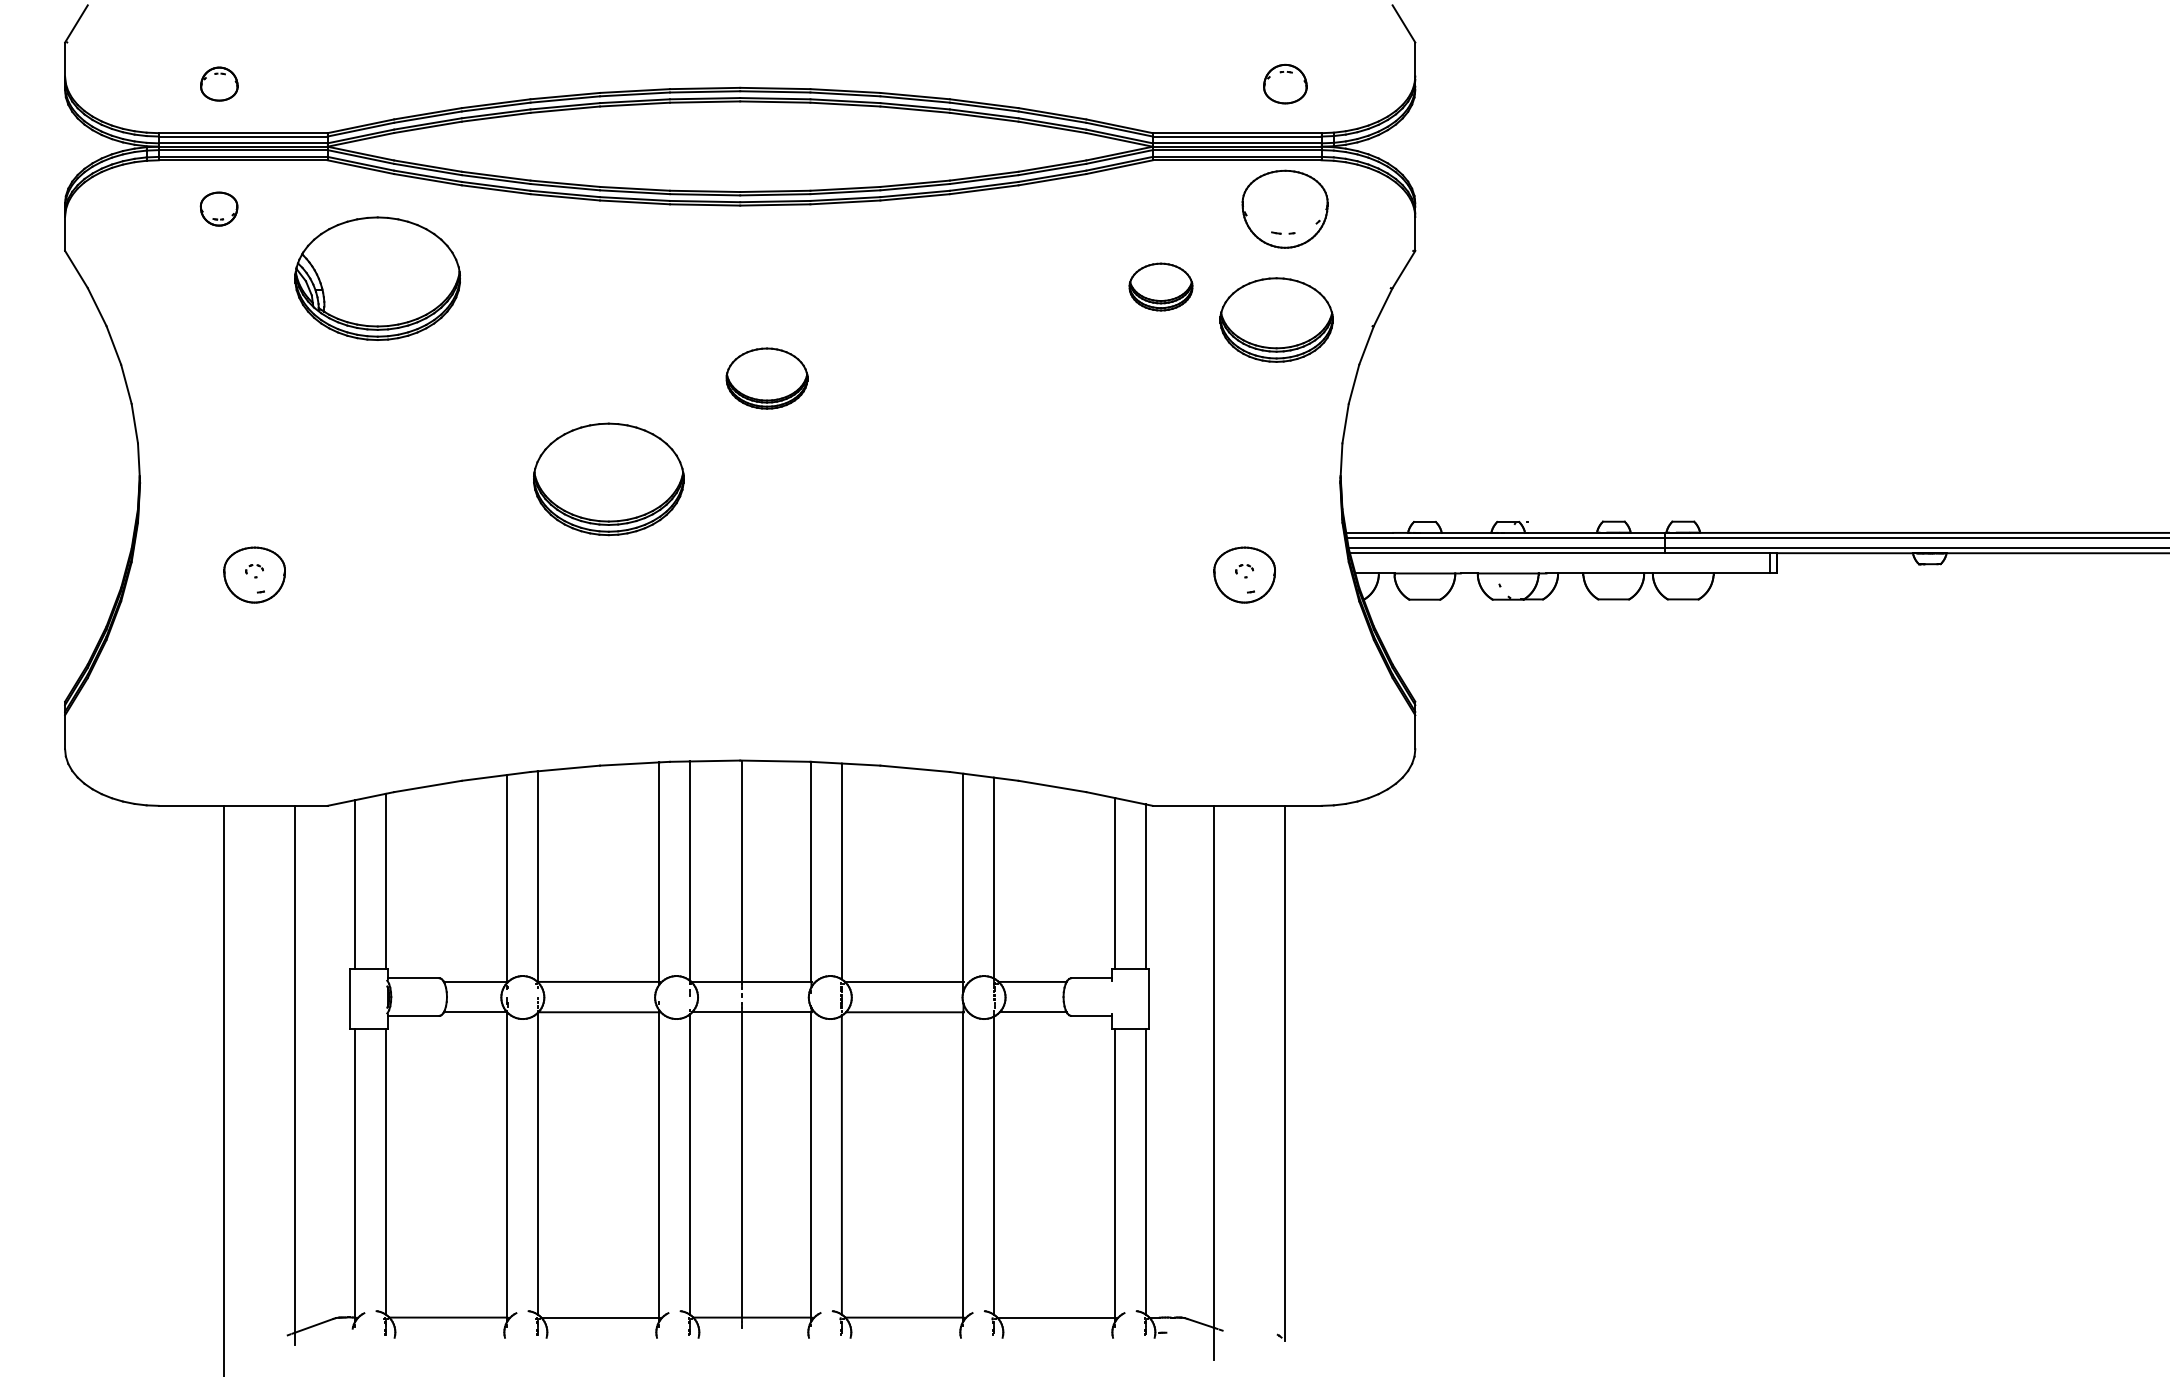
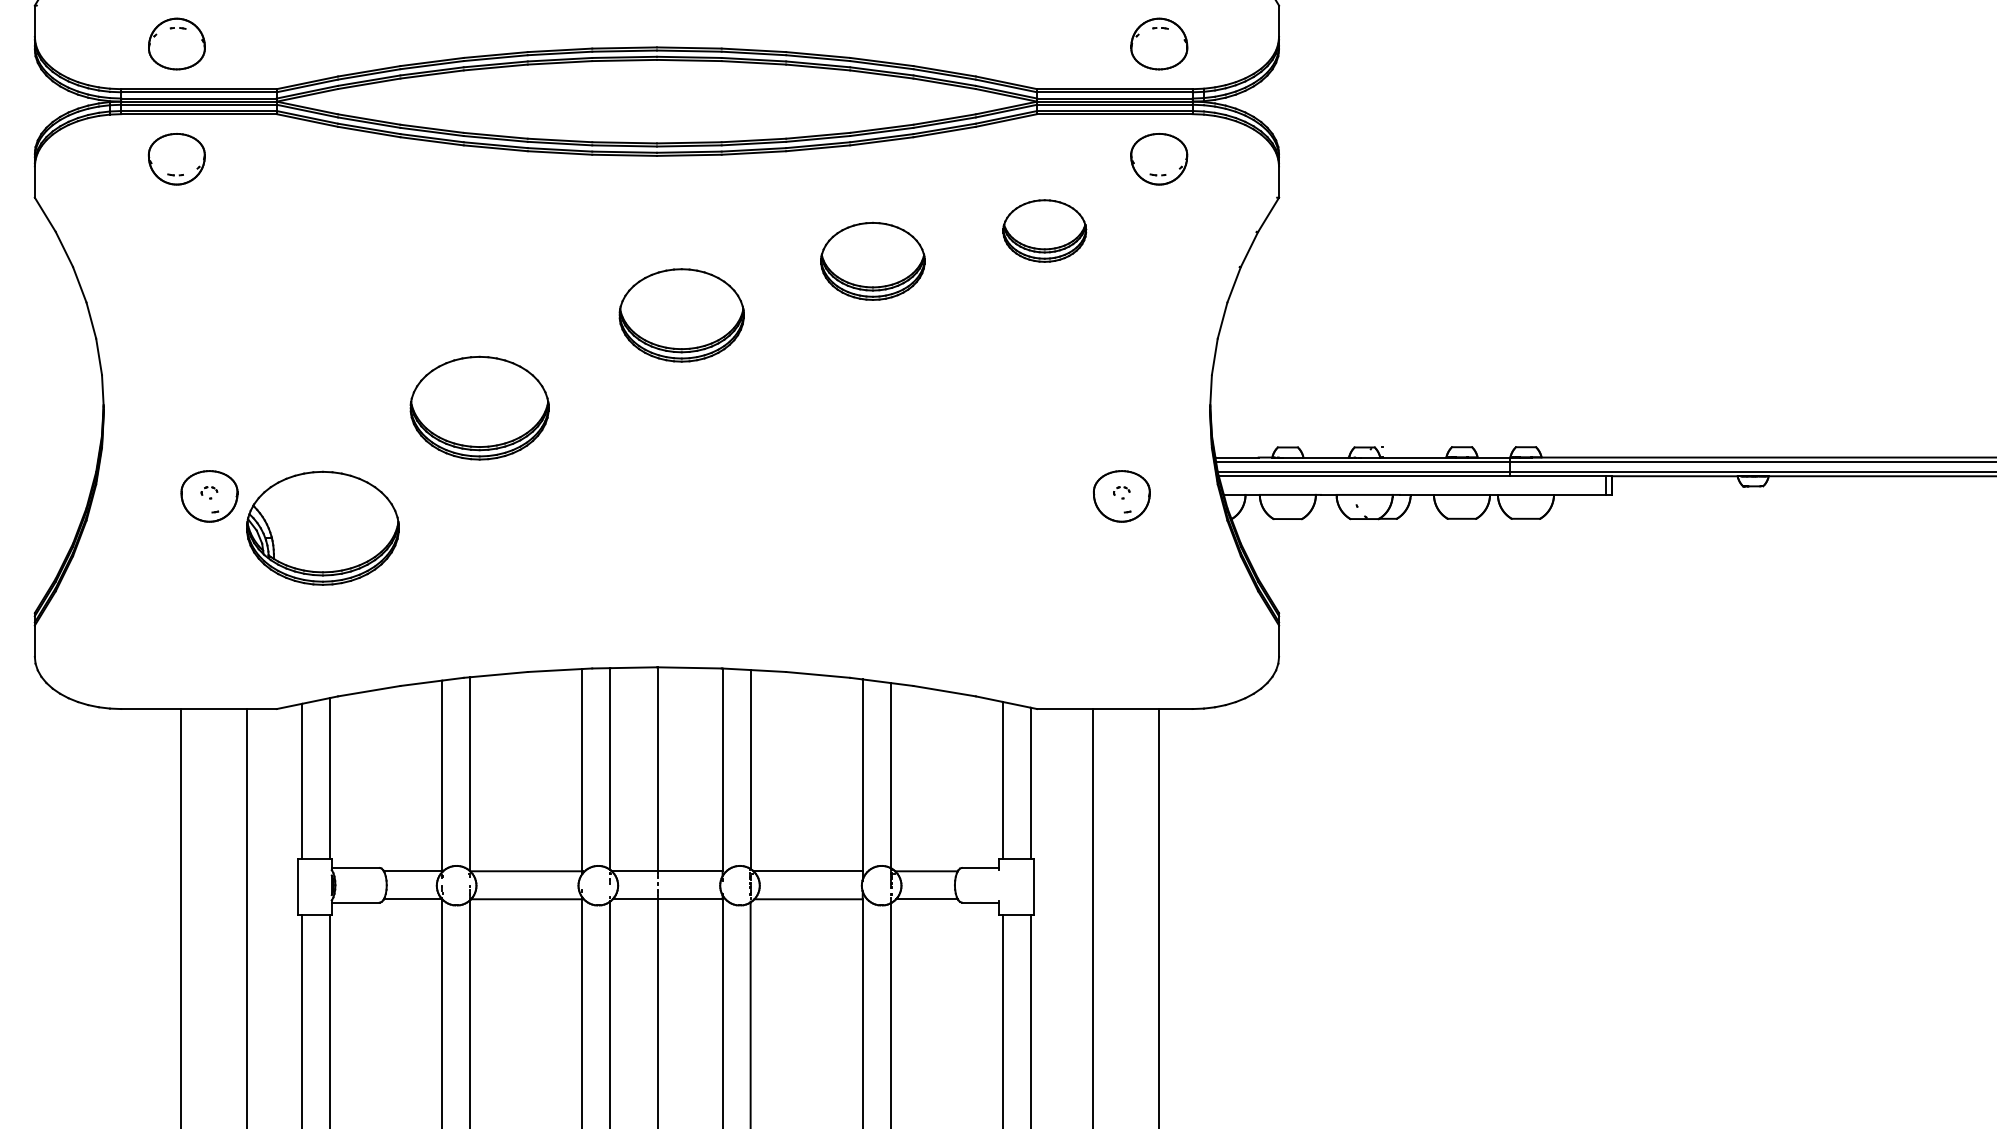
part: (219, 83) -> (177, 43), size x1.67
part: (1285, 83) -> (1159, 43), size x1.43
part: (218, 208) -> (176, 158), size x1.67
part: (1285, 208) -> (1159, 158), size x0.71
part: (377, 278) -> (322, 528), moved
part: (1160, 286) -> (1044, 230), size x1.43
part: (1276, 319) -> (872, 260), moved
part: (766, 378) -> (681, 315), size x1.67
part: (608, 479) -> (479, 408), moved

